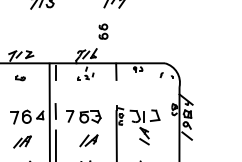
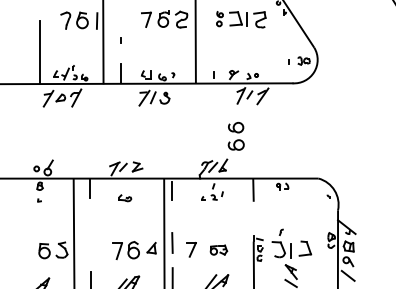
part: (103, 31) -> (236, 135), size x1.4
part: (161, 74) -> (280, 231), moved
part: (90, 116) -> (218, 249), size x0.6

